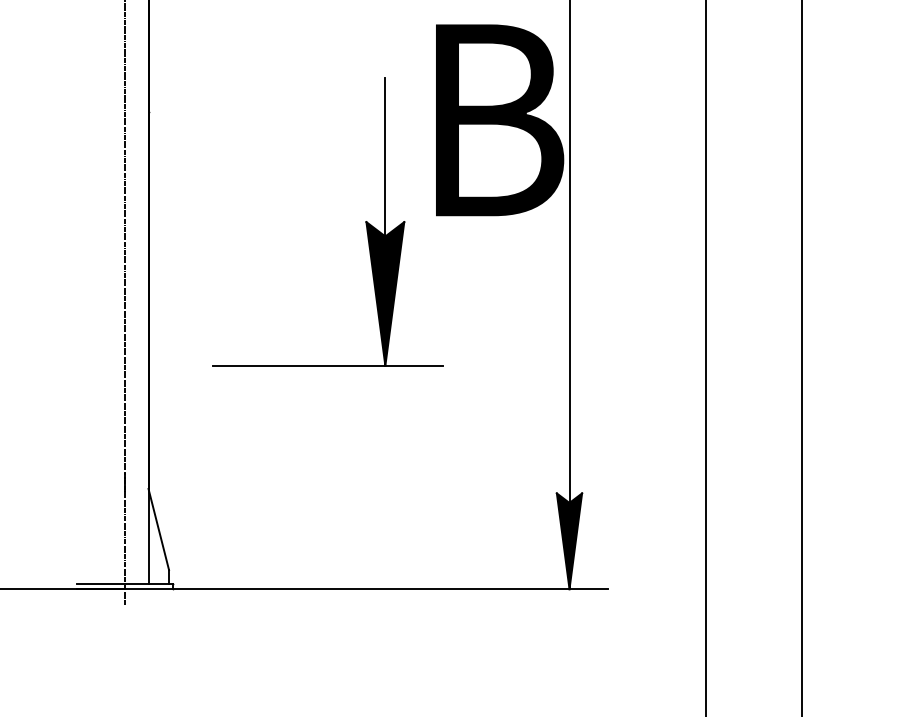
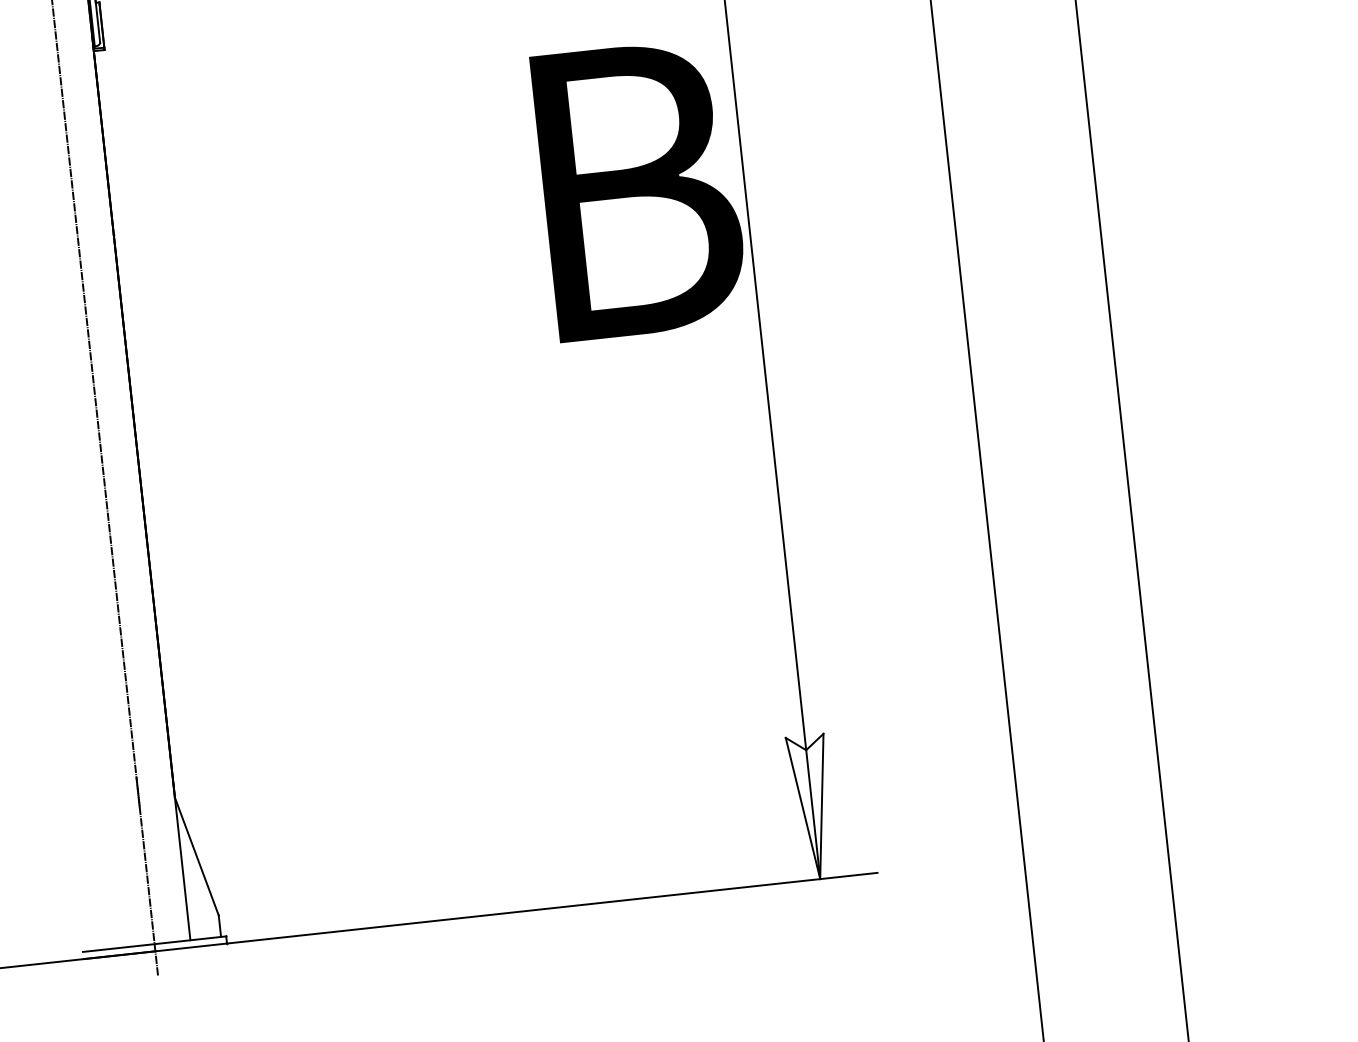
part: (365, 221) -> (455, 362), removed
fill: (569, 541) -> (812, 807), removed

